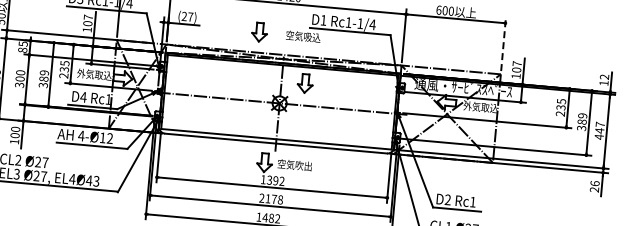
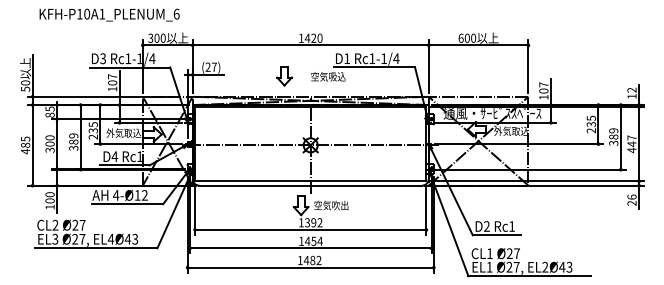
line: (503, 44) -> (528, 66), dashed -> solid
part: (305, 83) -> (334, 123), removed
text: (270, 199) -> (310, 241), 2178 -> 1454

